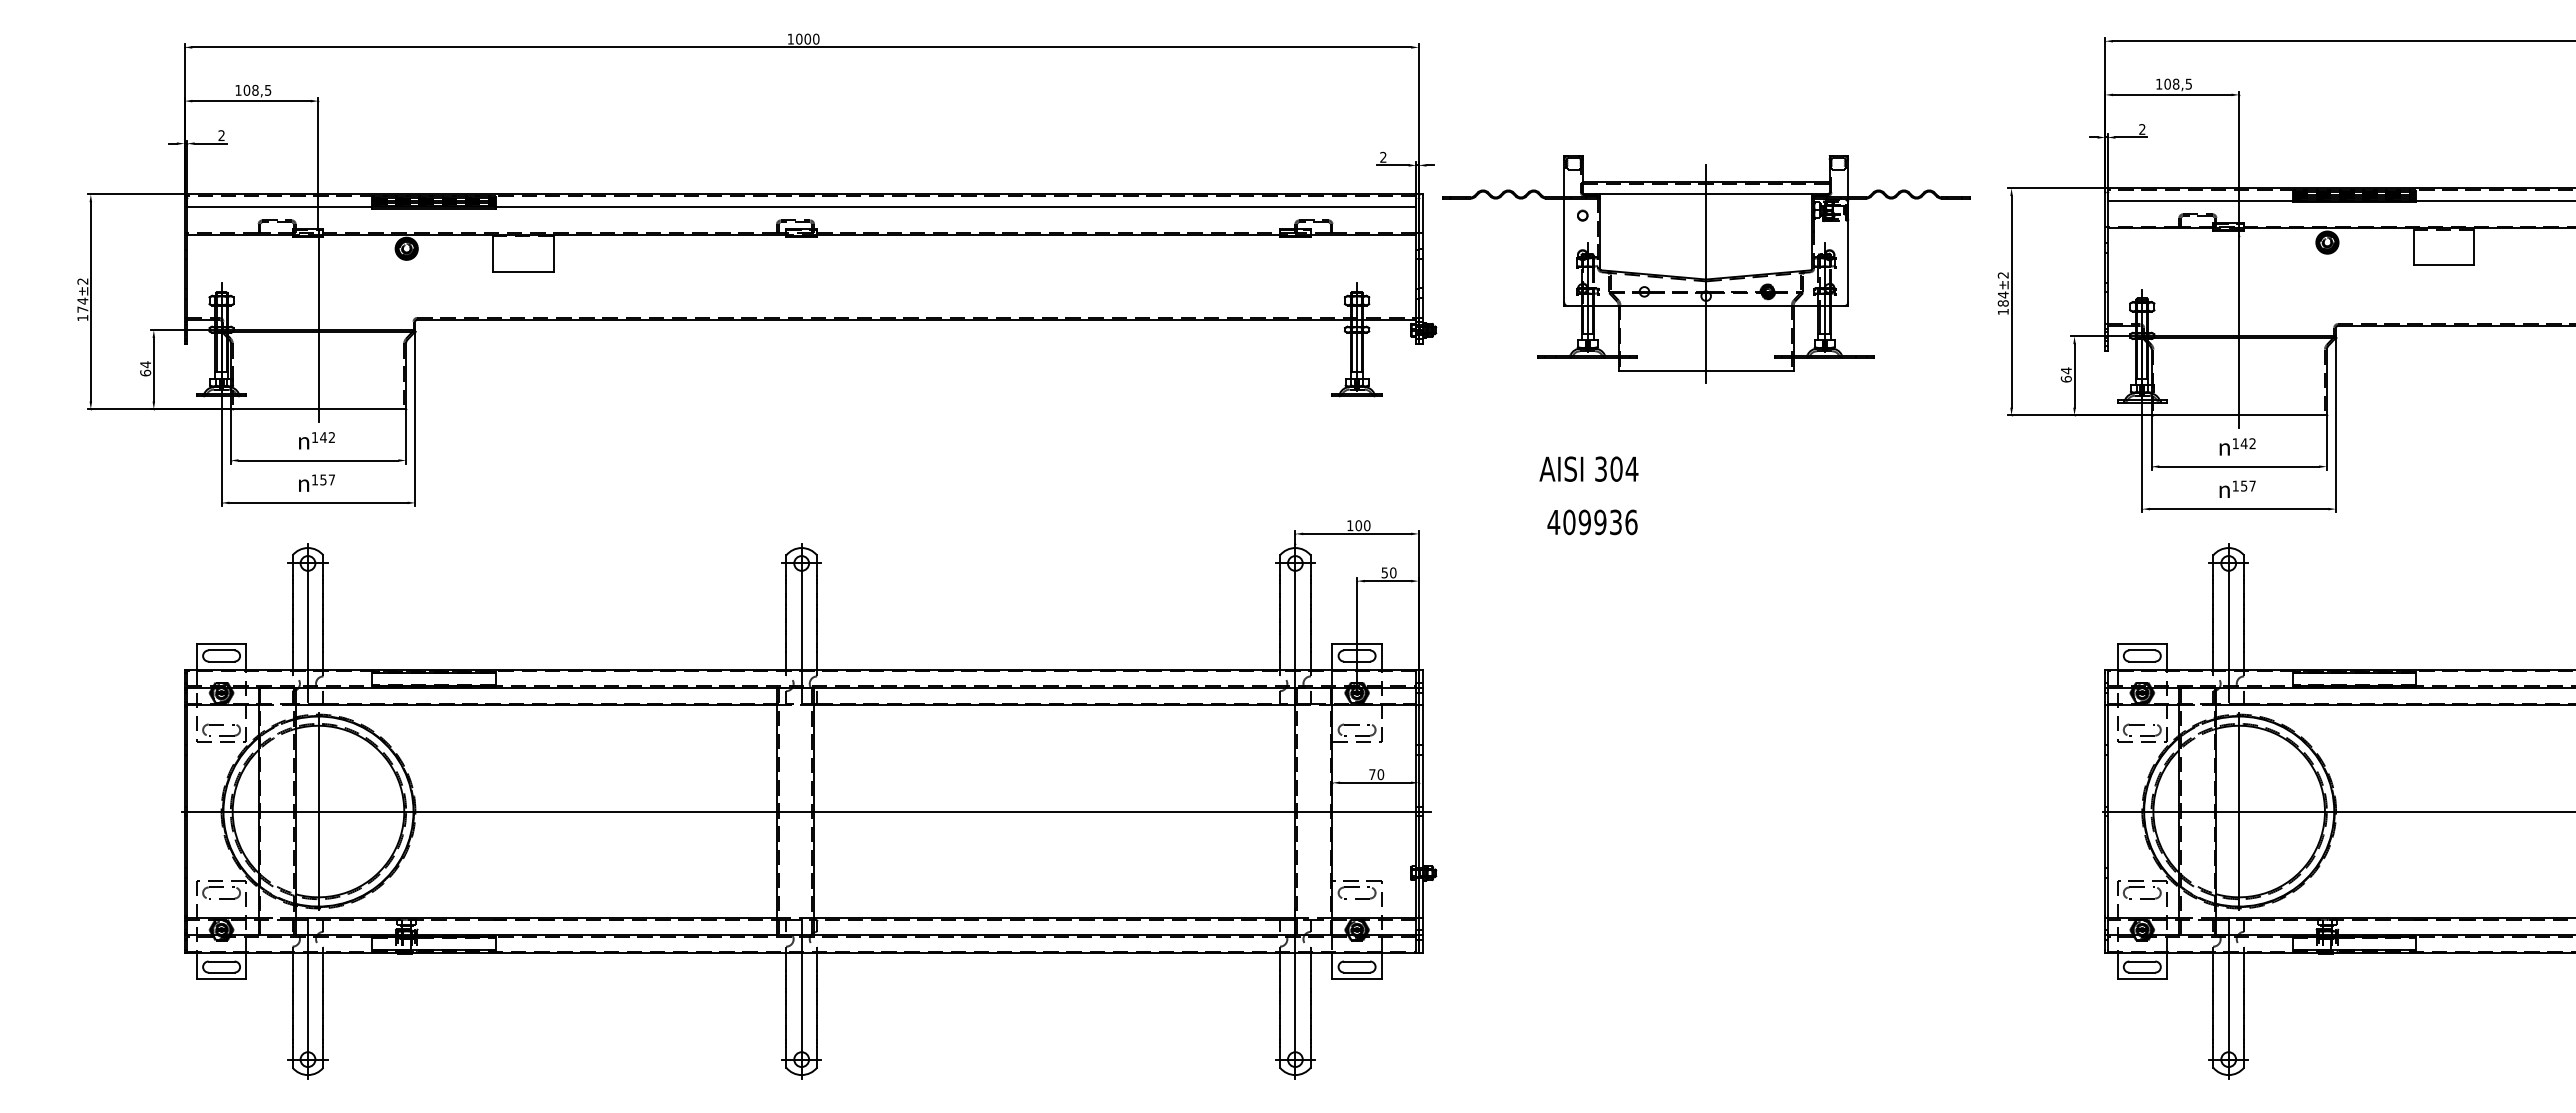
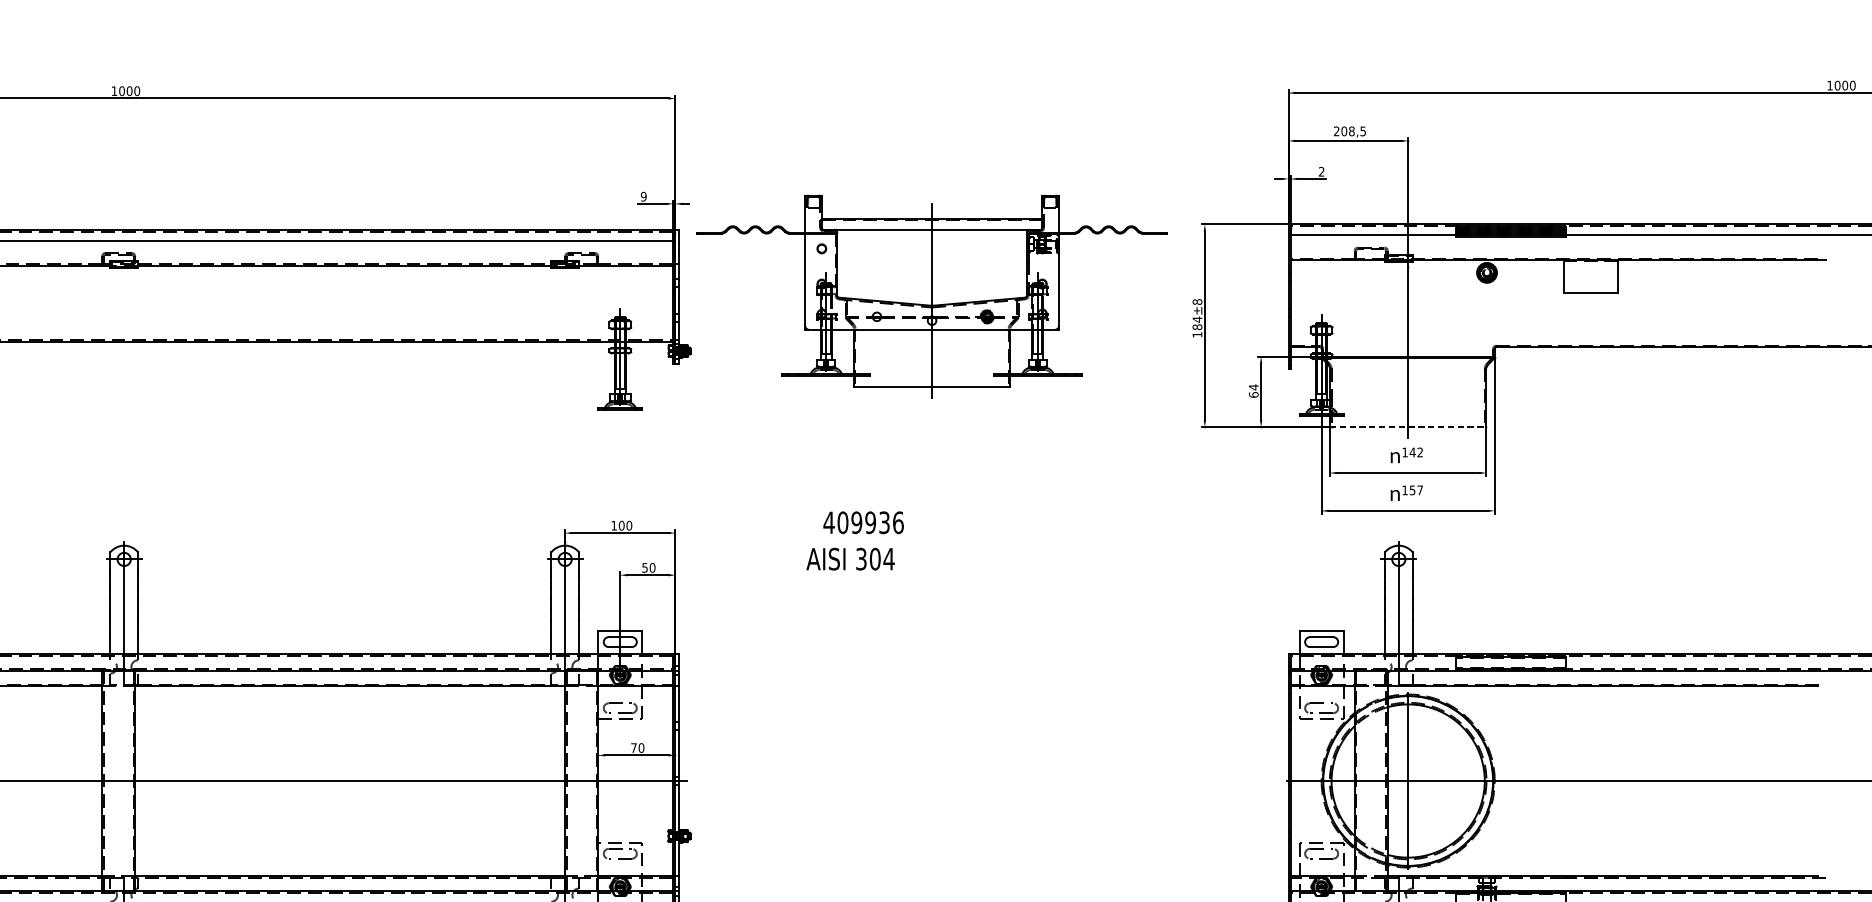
text: (2158, 83) -> (1336, 130), 108,5 -> 208,5
text: (1383, 157) -> (643, 196), 2 -> 9
text: (2002, 275) -> (1196, 302), ±2 -> ±8
line: (2239, 415) -> (1408, 427), solid -> dashed
text: (1588, 468) -> (850, 558), moved
text: (1592, 522) -> (863, 522), moved

